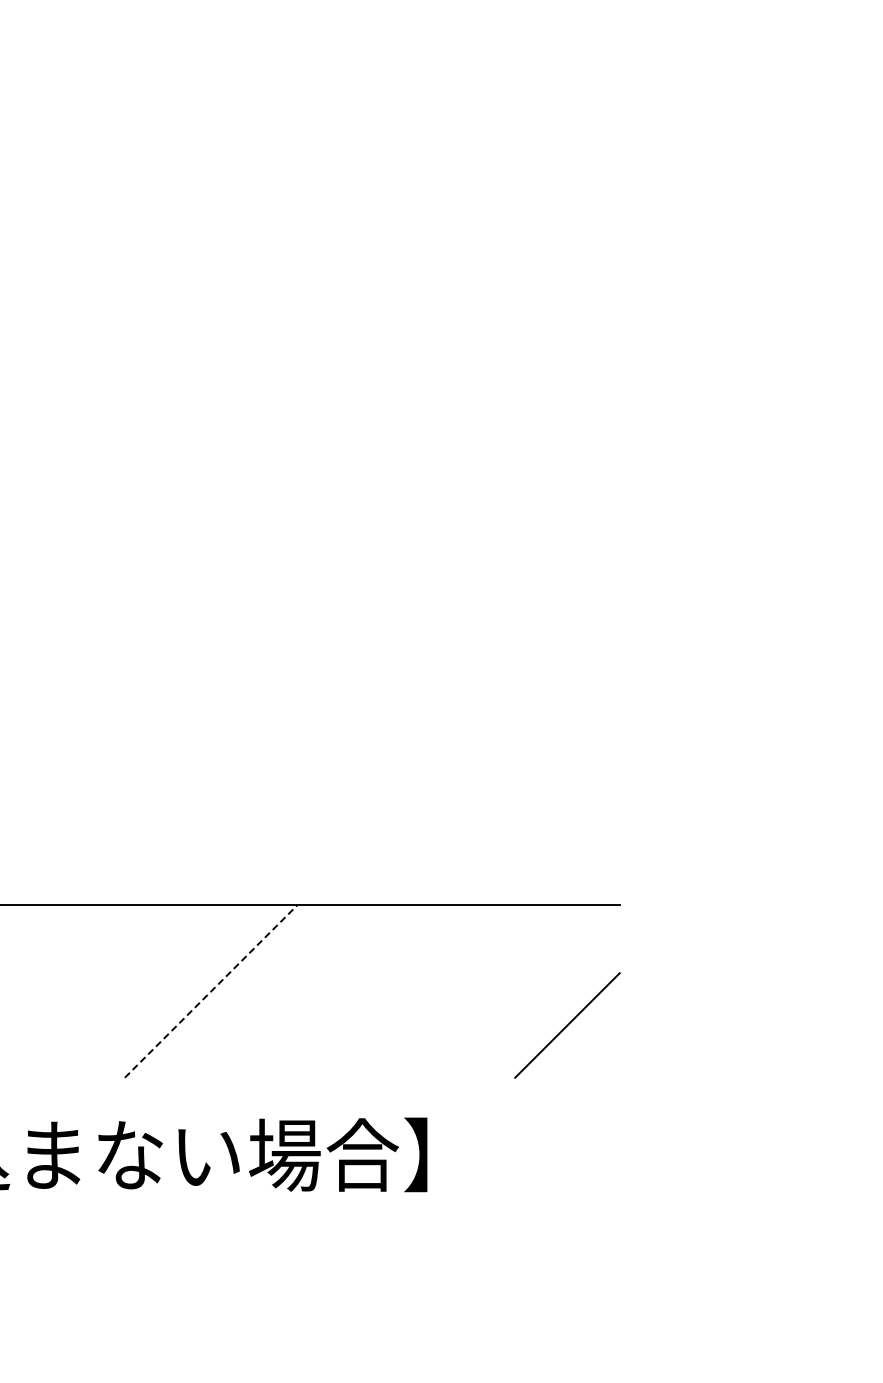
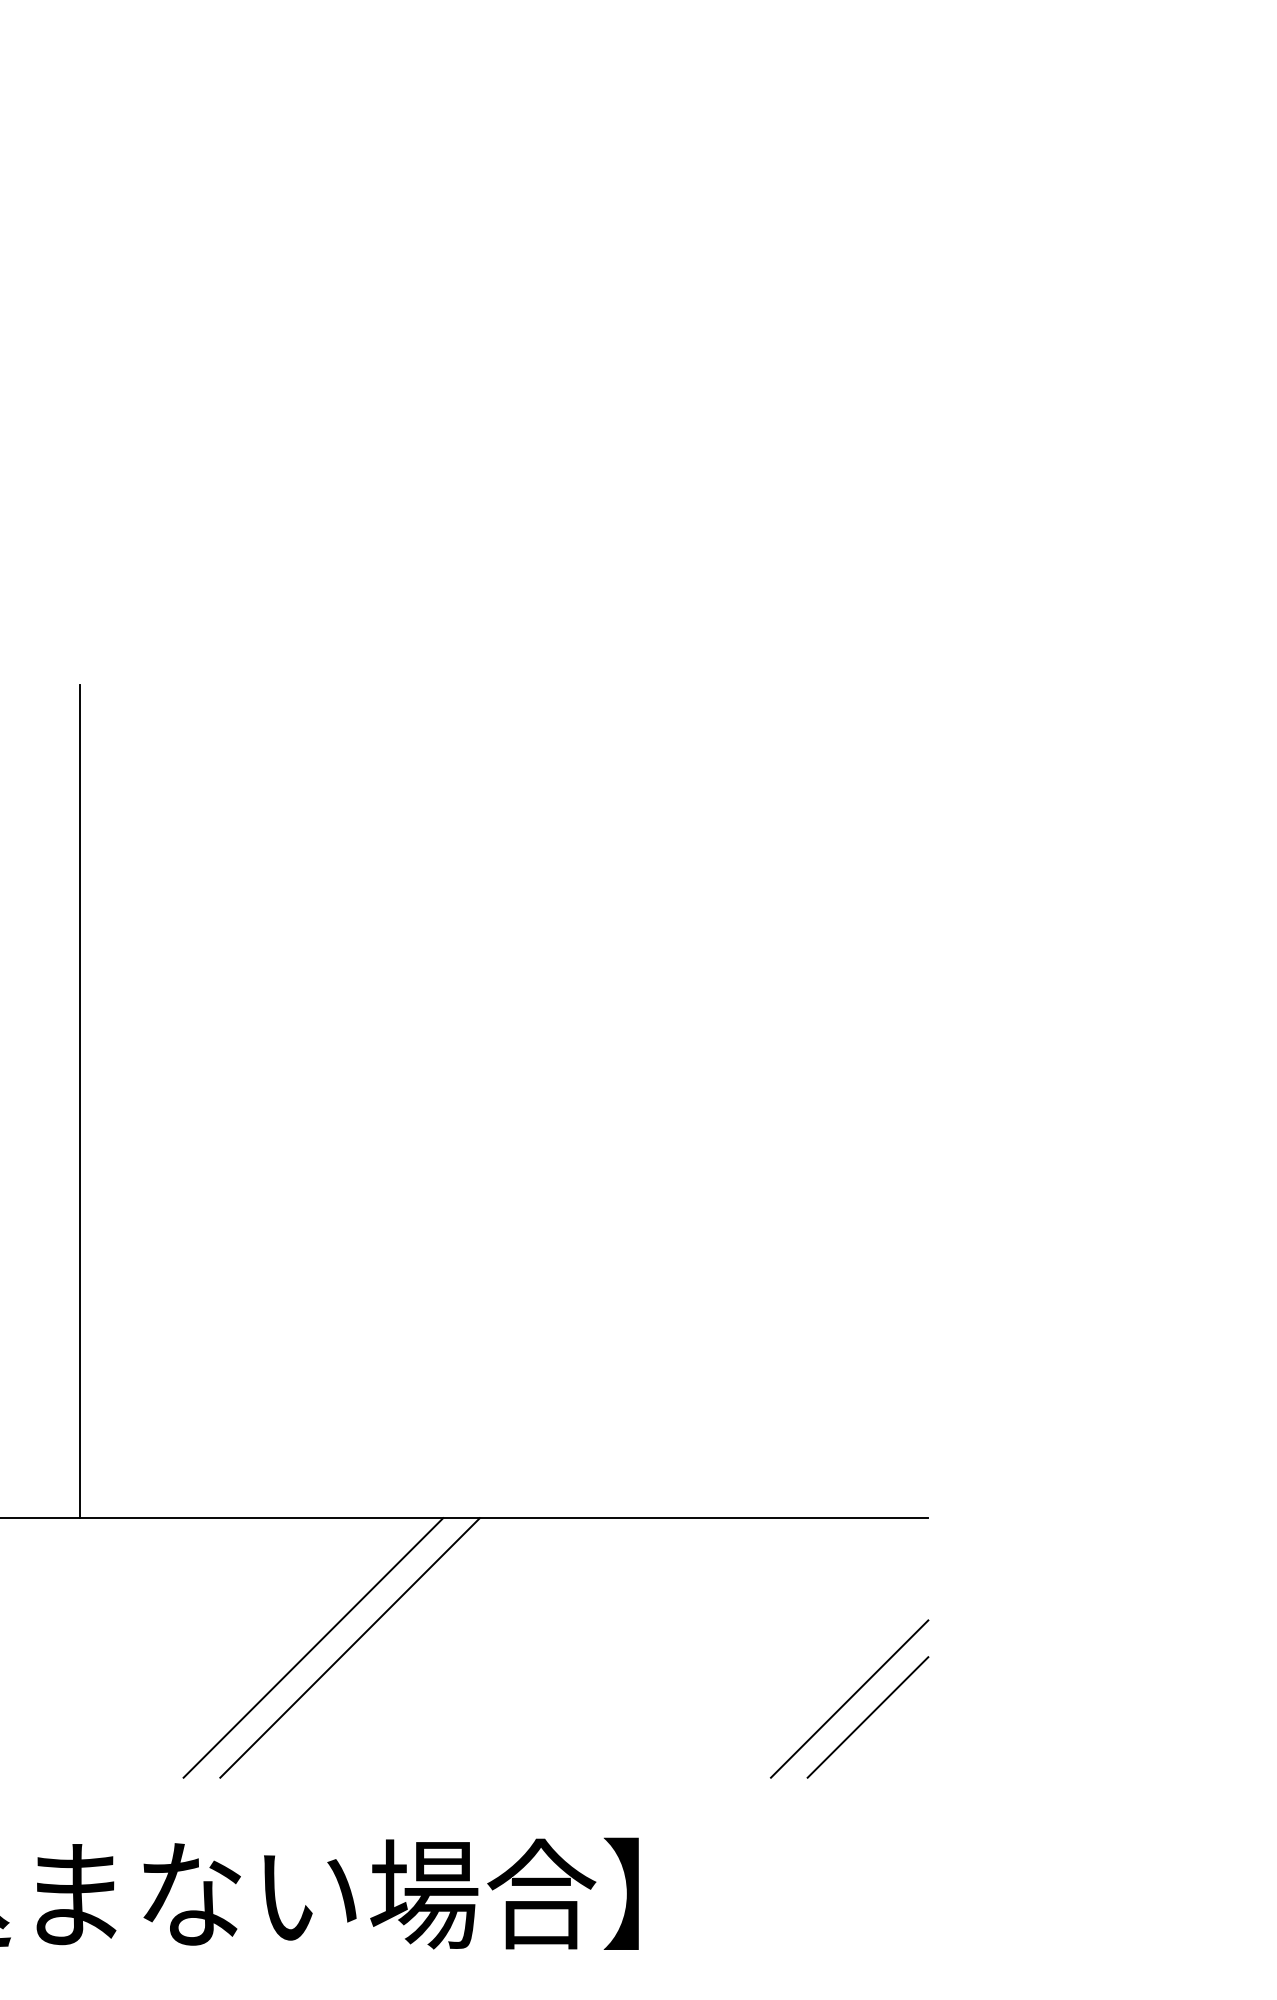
line: (55, 628) -> (79, 1101), added
line: (211, 991) -> (313, 1647), dashed -> solid
line: (235, 991) -> (350, 1647), added
line: (579, 1037) -> (867, 1717), added

